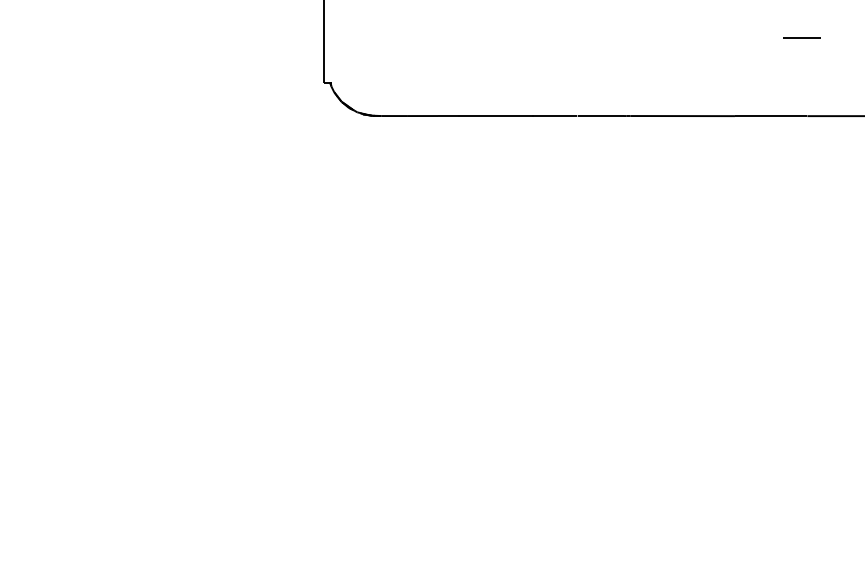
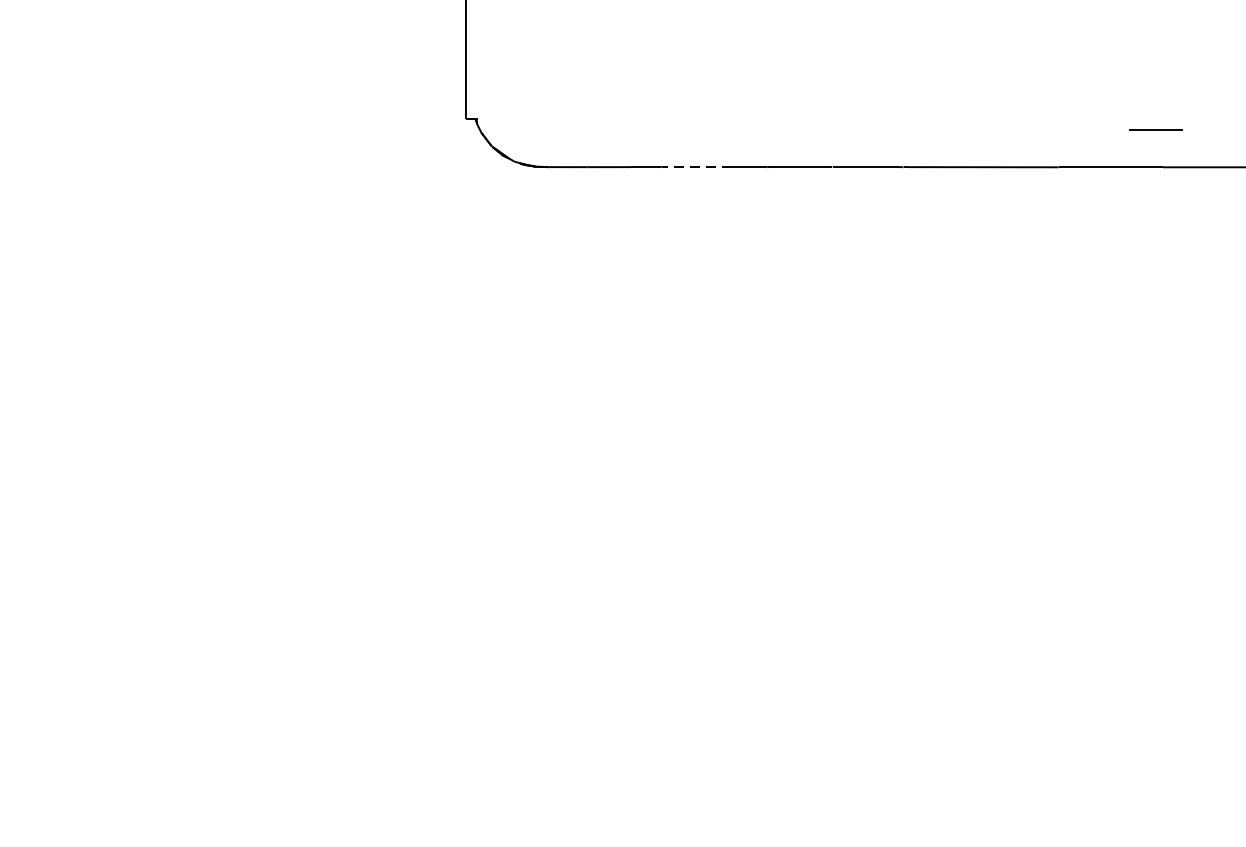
line: (801, 37) -> (1154, 128), moved
line: (483, 116) -> (696, 167), solid -> dashed

